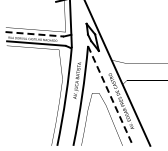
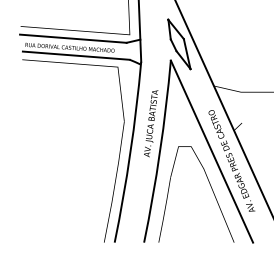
line: (35, 34) -> (74, 39), dashed -> solid
line: (110, 96) -> (211, 152), dashed -> solid

